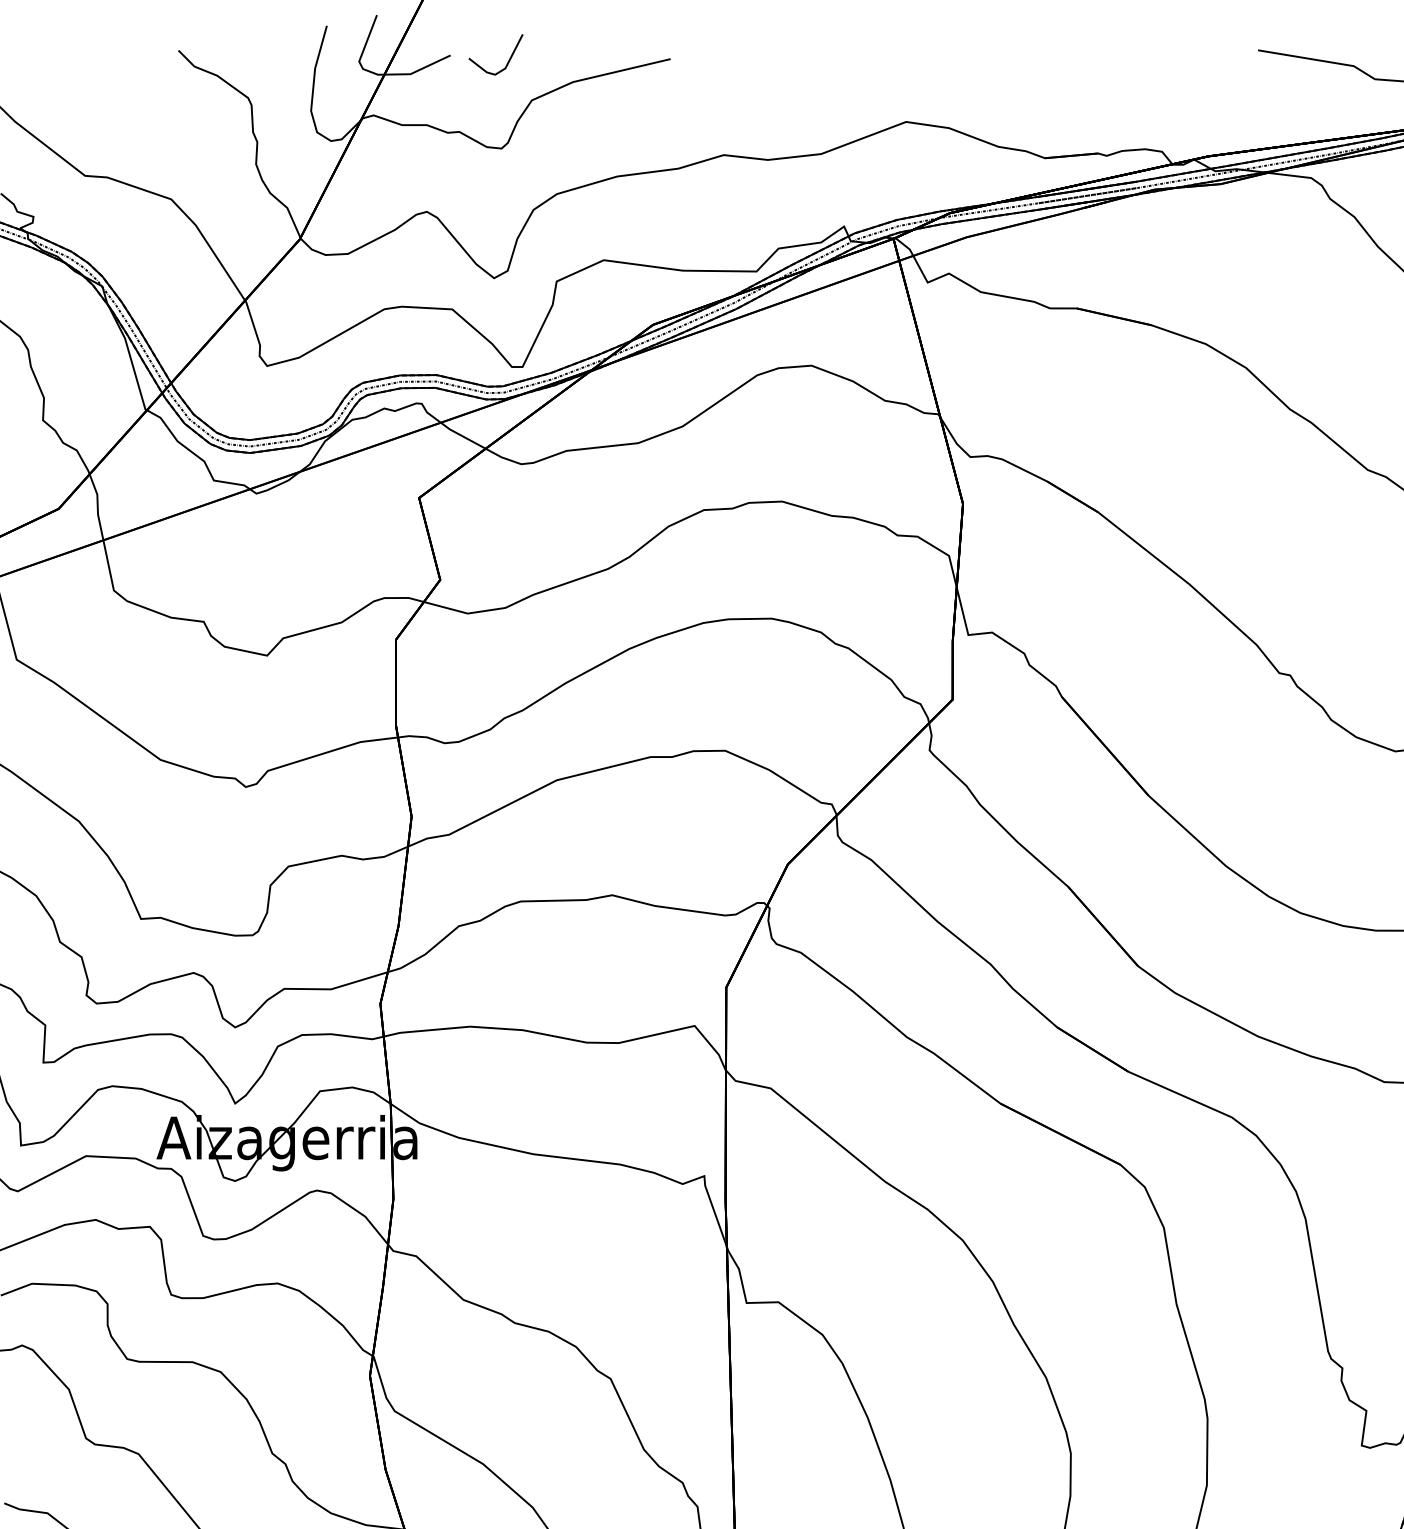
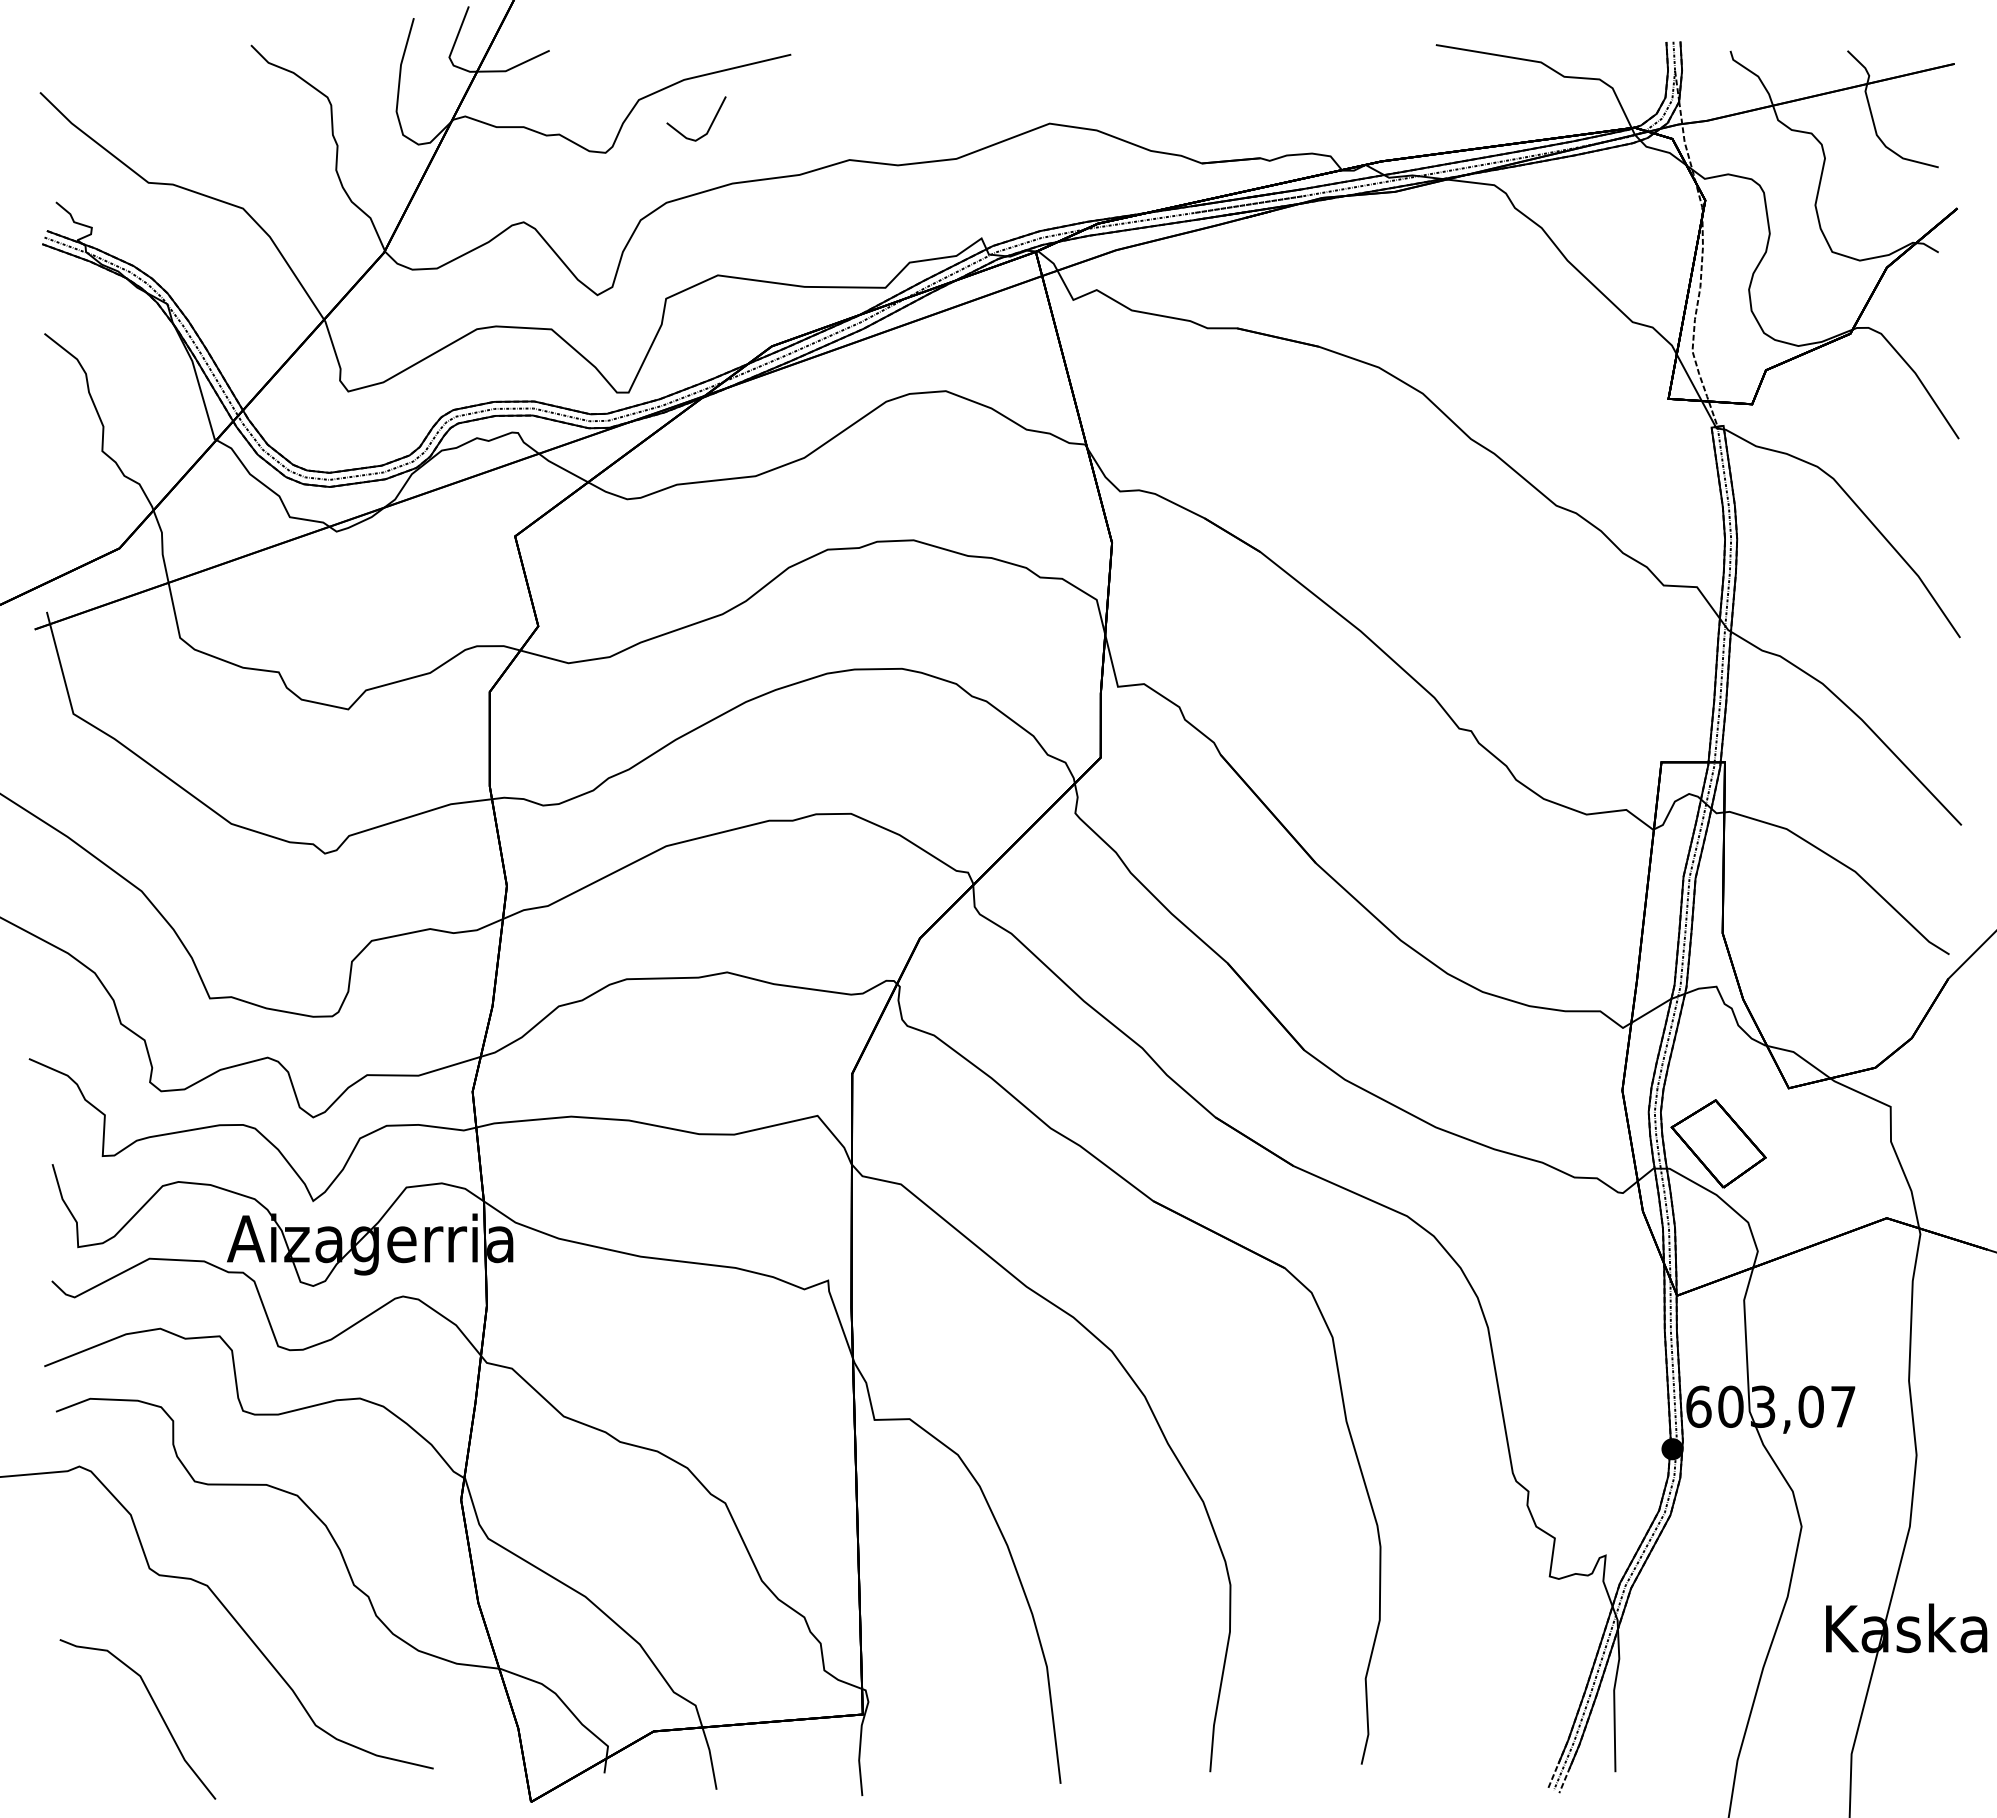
line: (508, 59) -> (710, 124), moved

